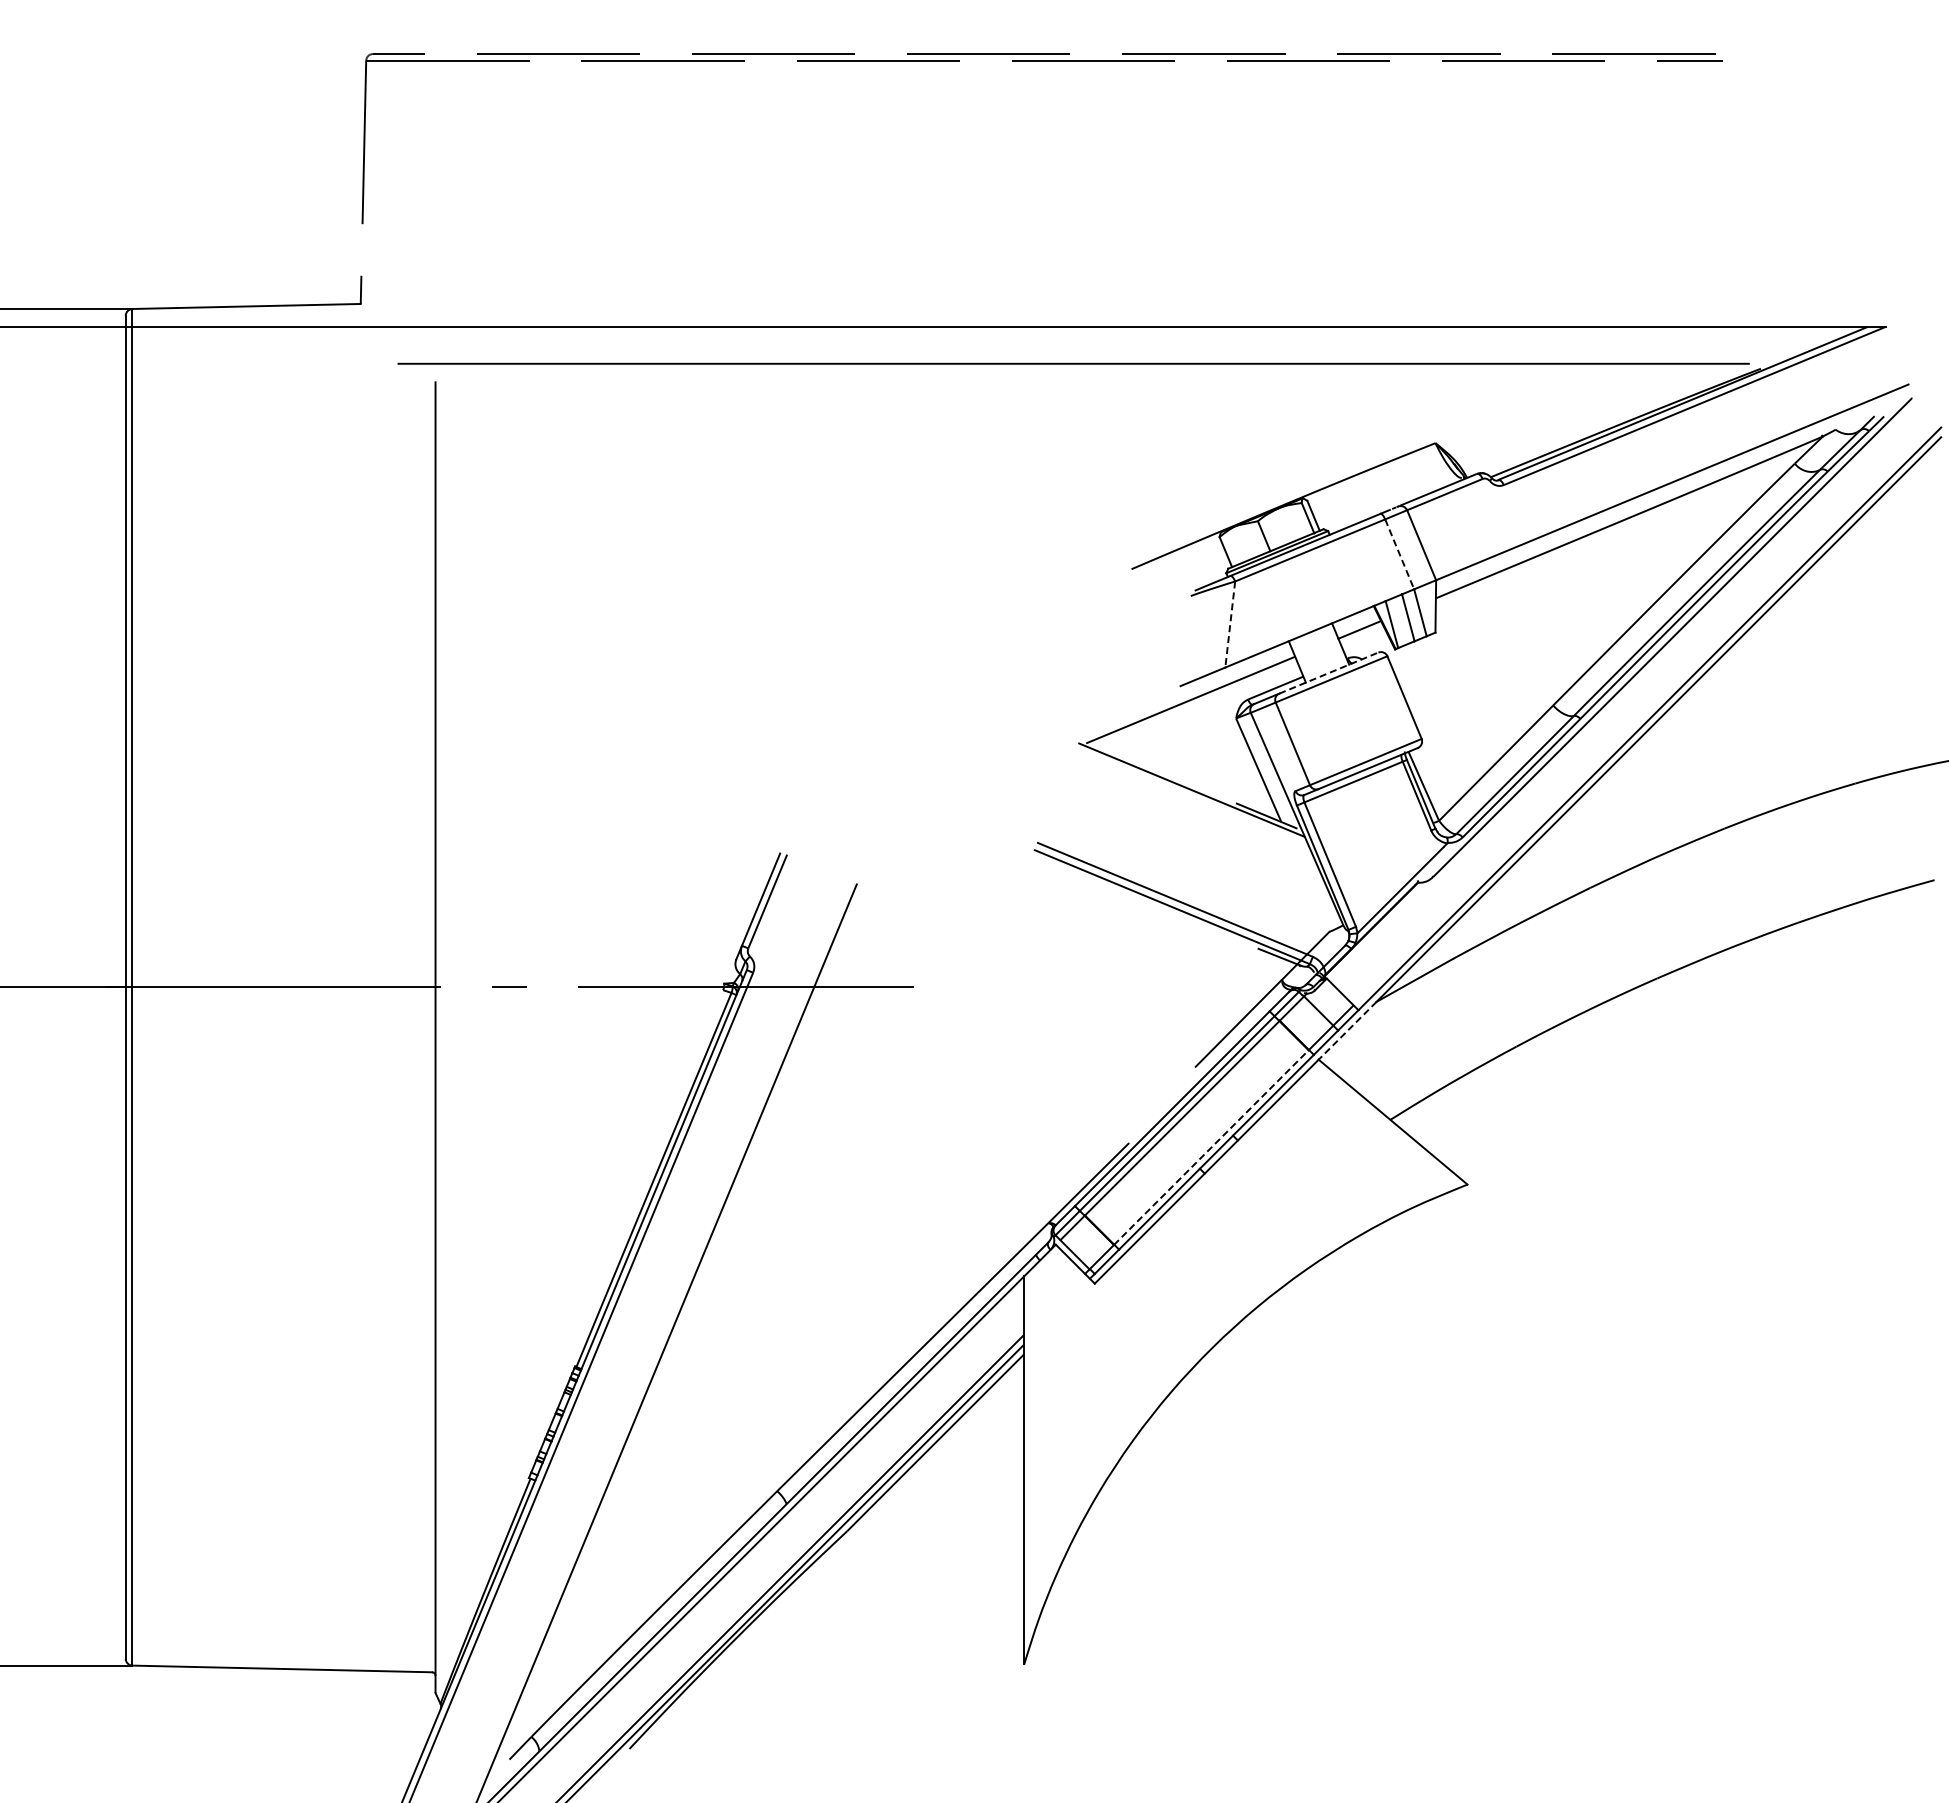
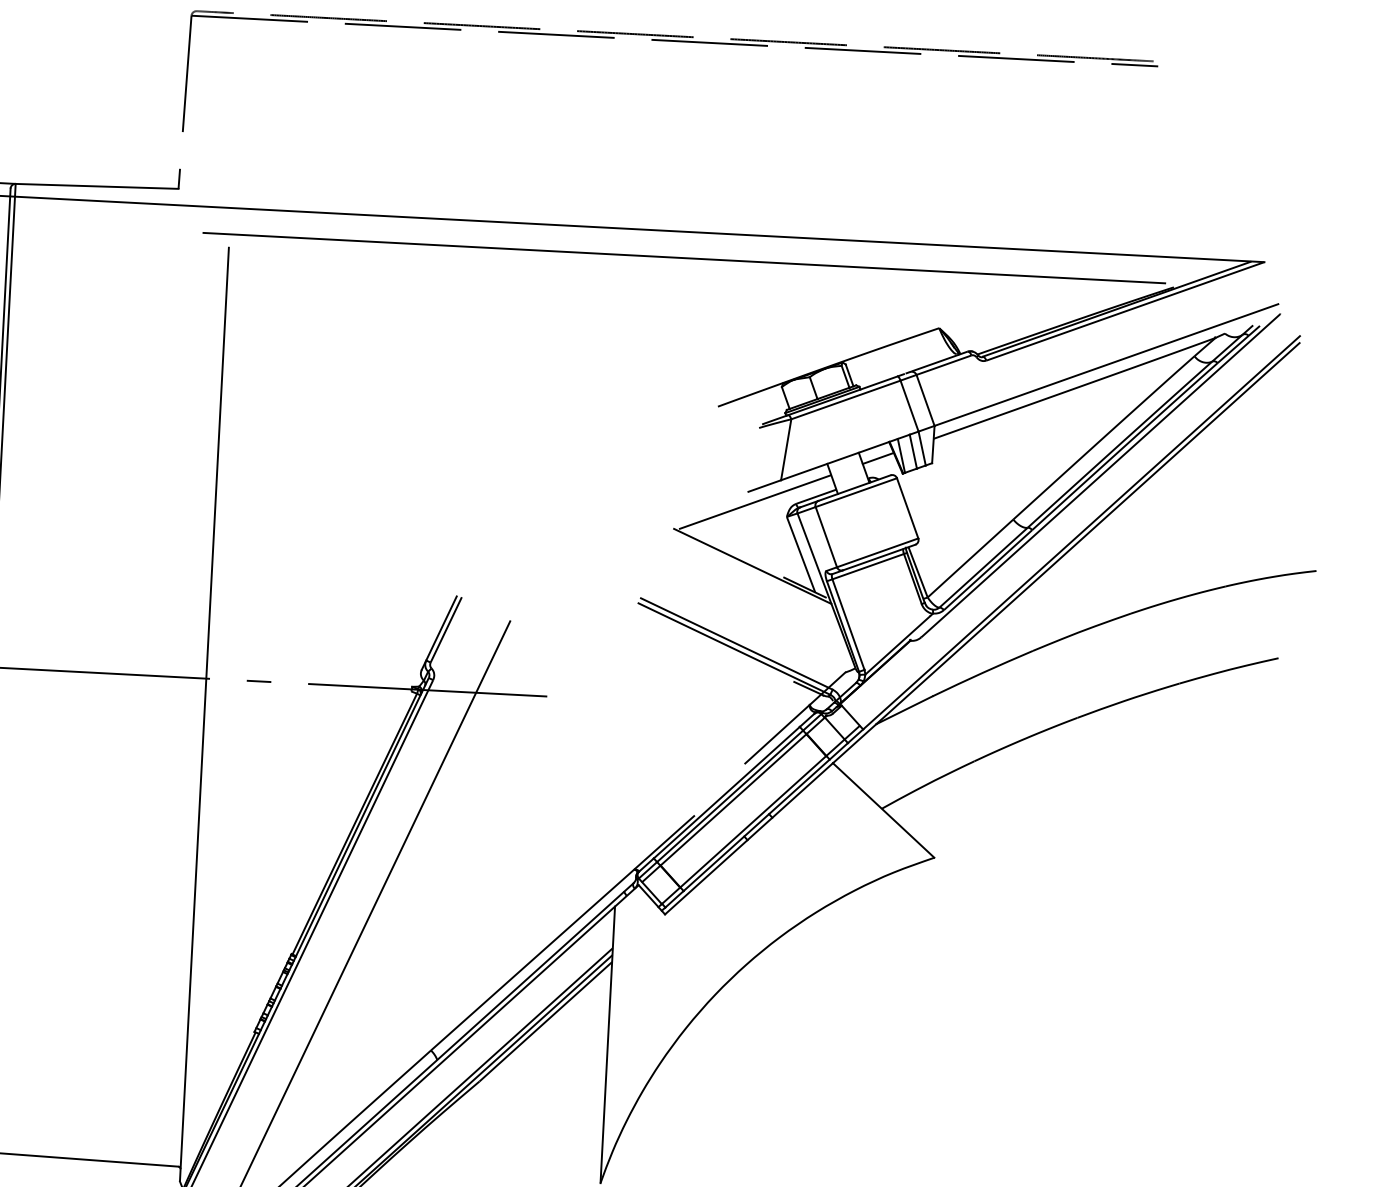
line: (1399, 554) -> (909, 406), dashed -> solid
line: (1230, 625) -> (786, 450), dashed -> solid
line: (1328, 673) -> (854, 488), dashed -> solid
line: (1347, 1030) -> (854, 743), dashed -> solid
line: (1211, 1147) -> (753, 821), dashed -> solid

